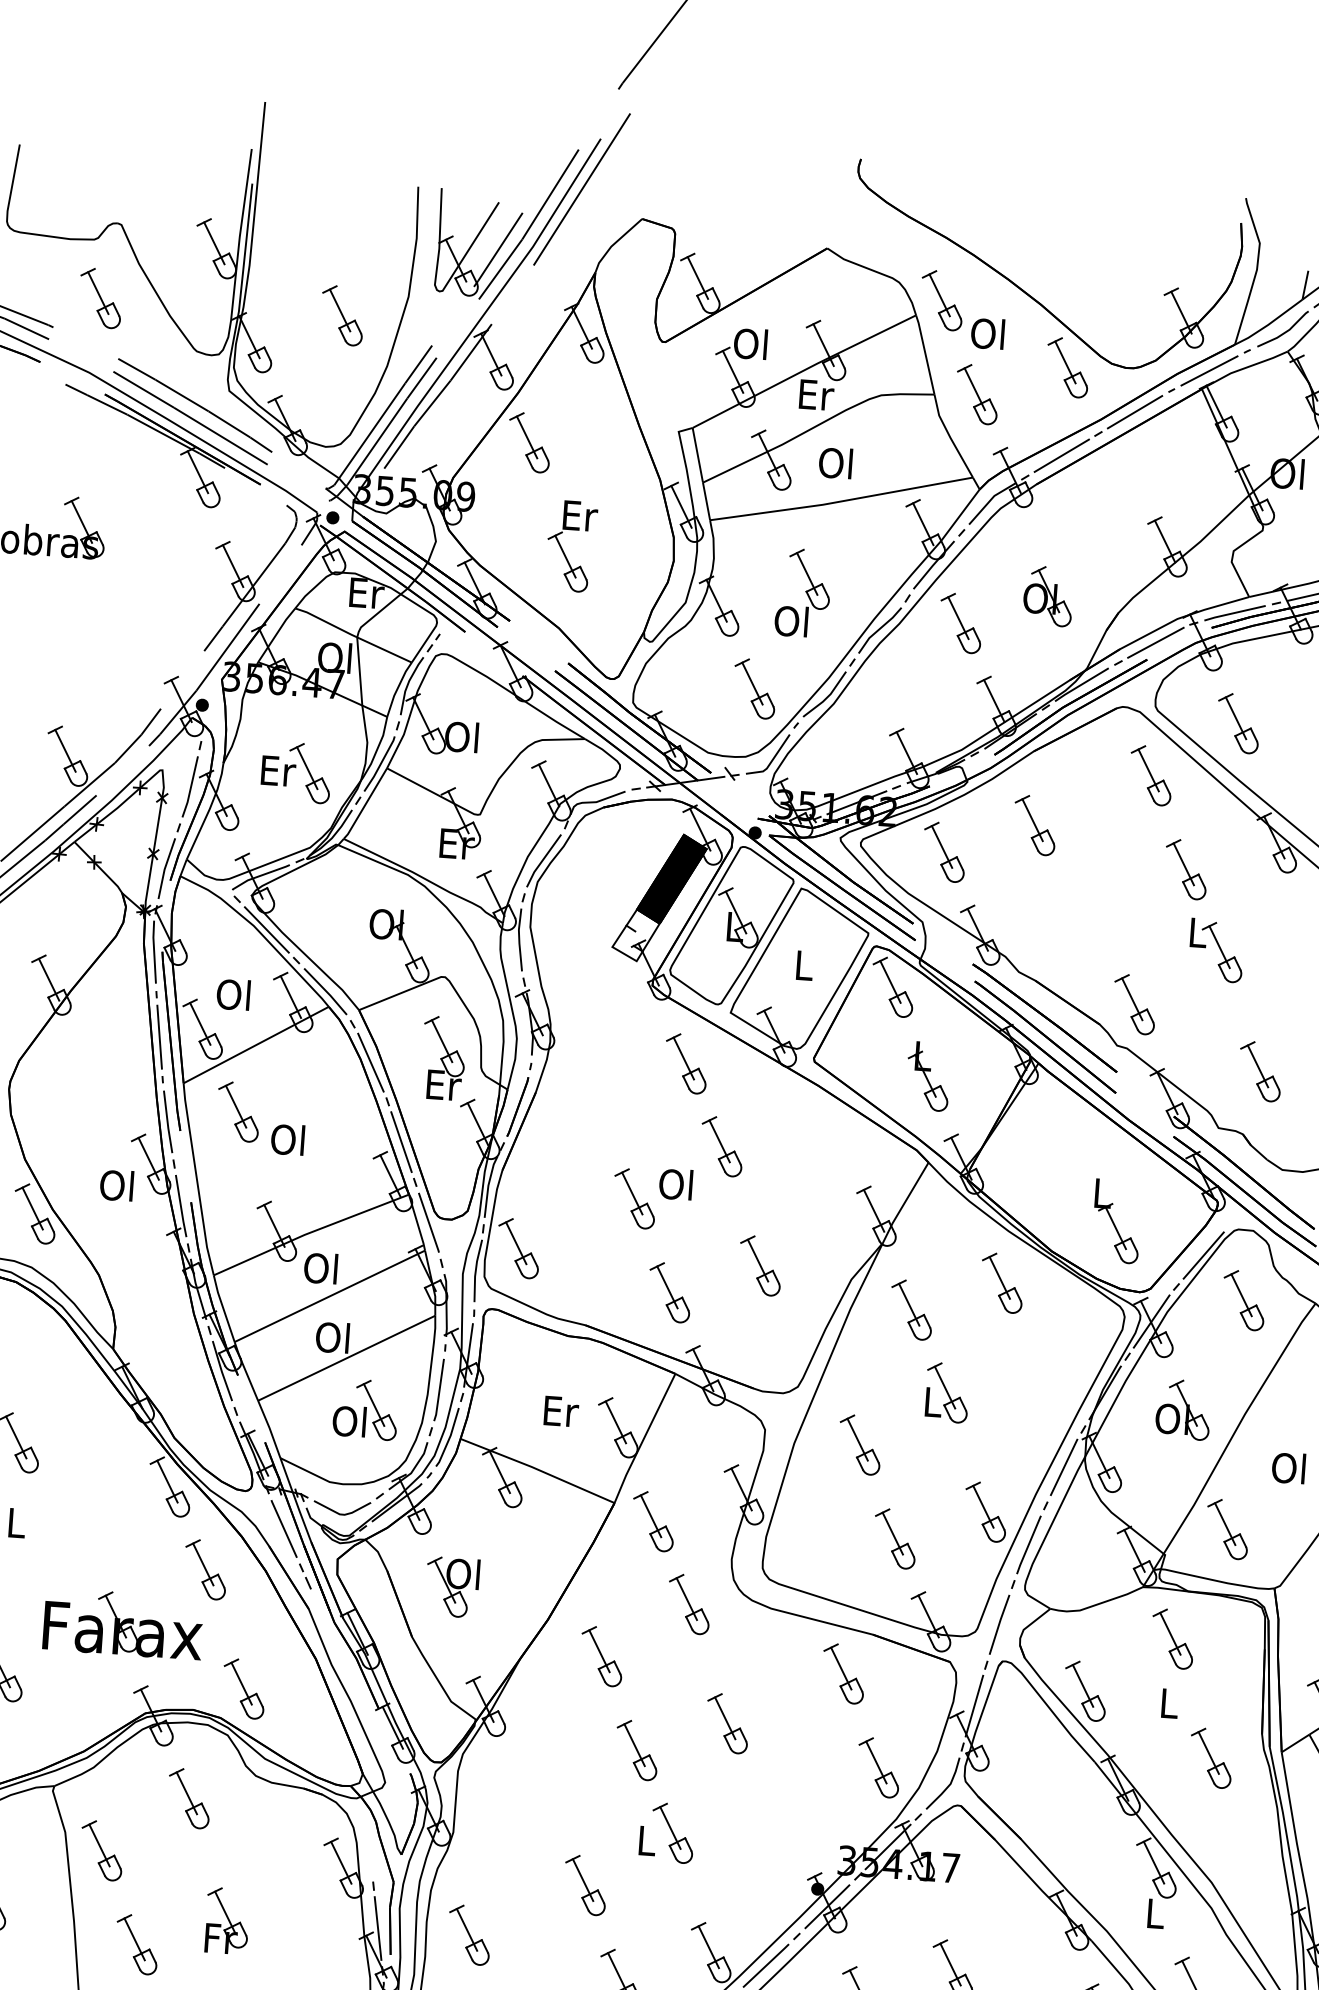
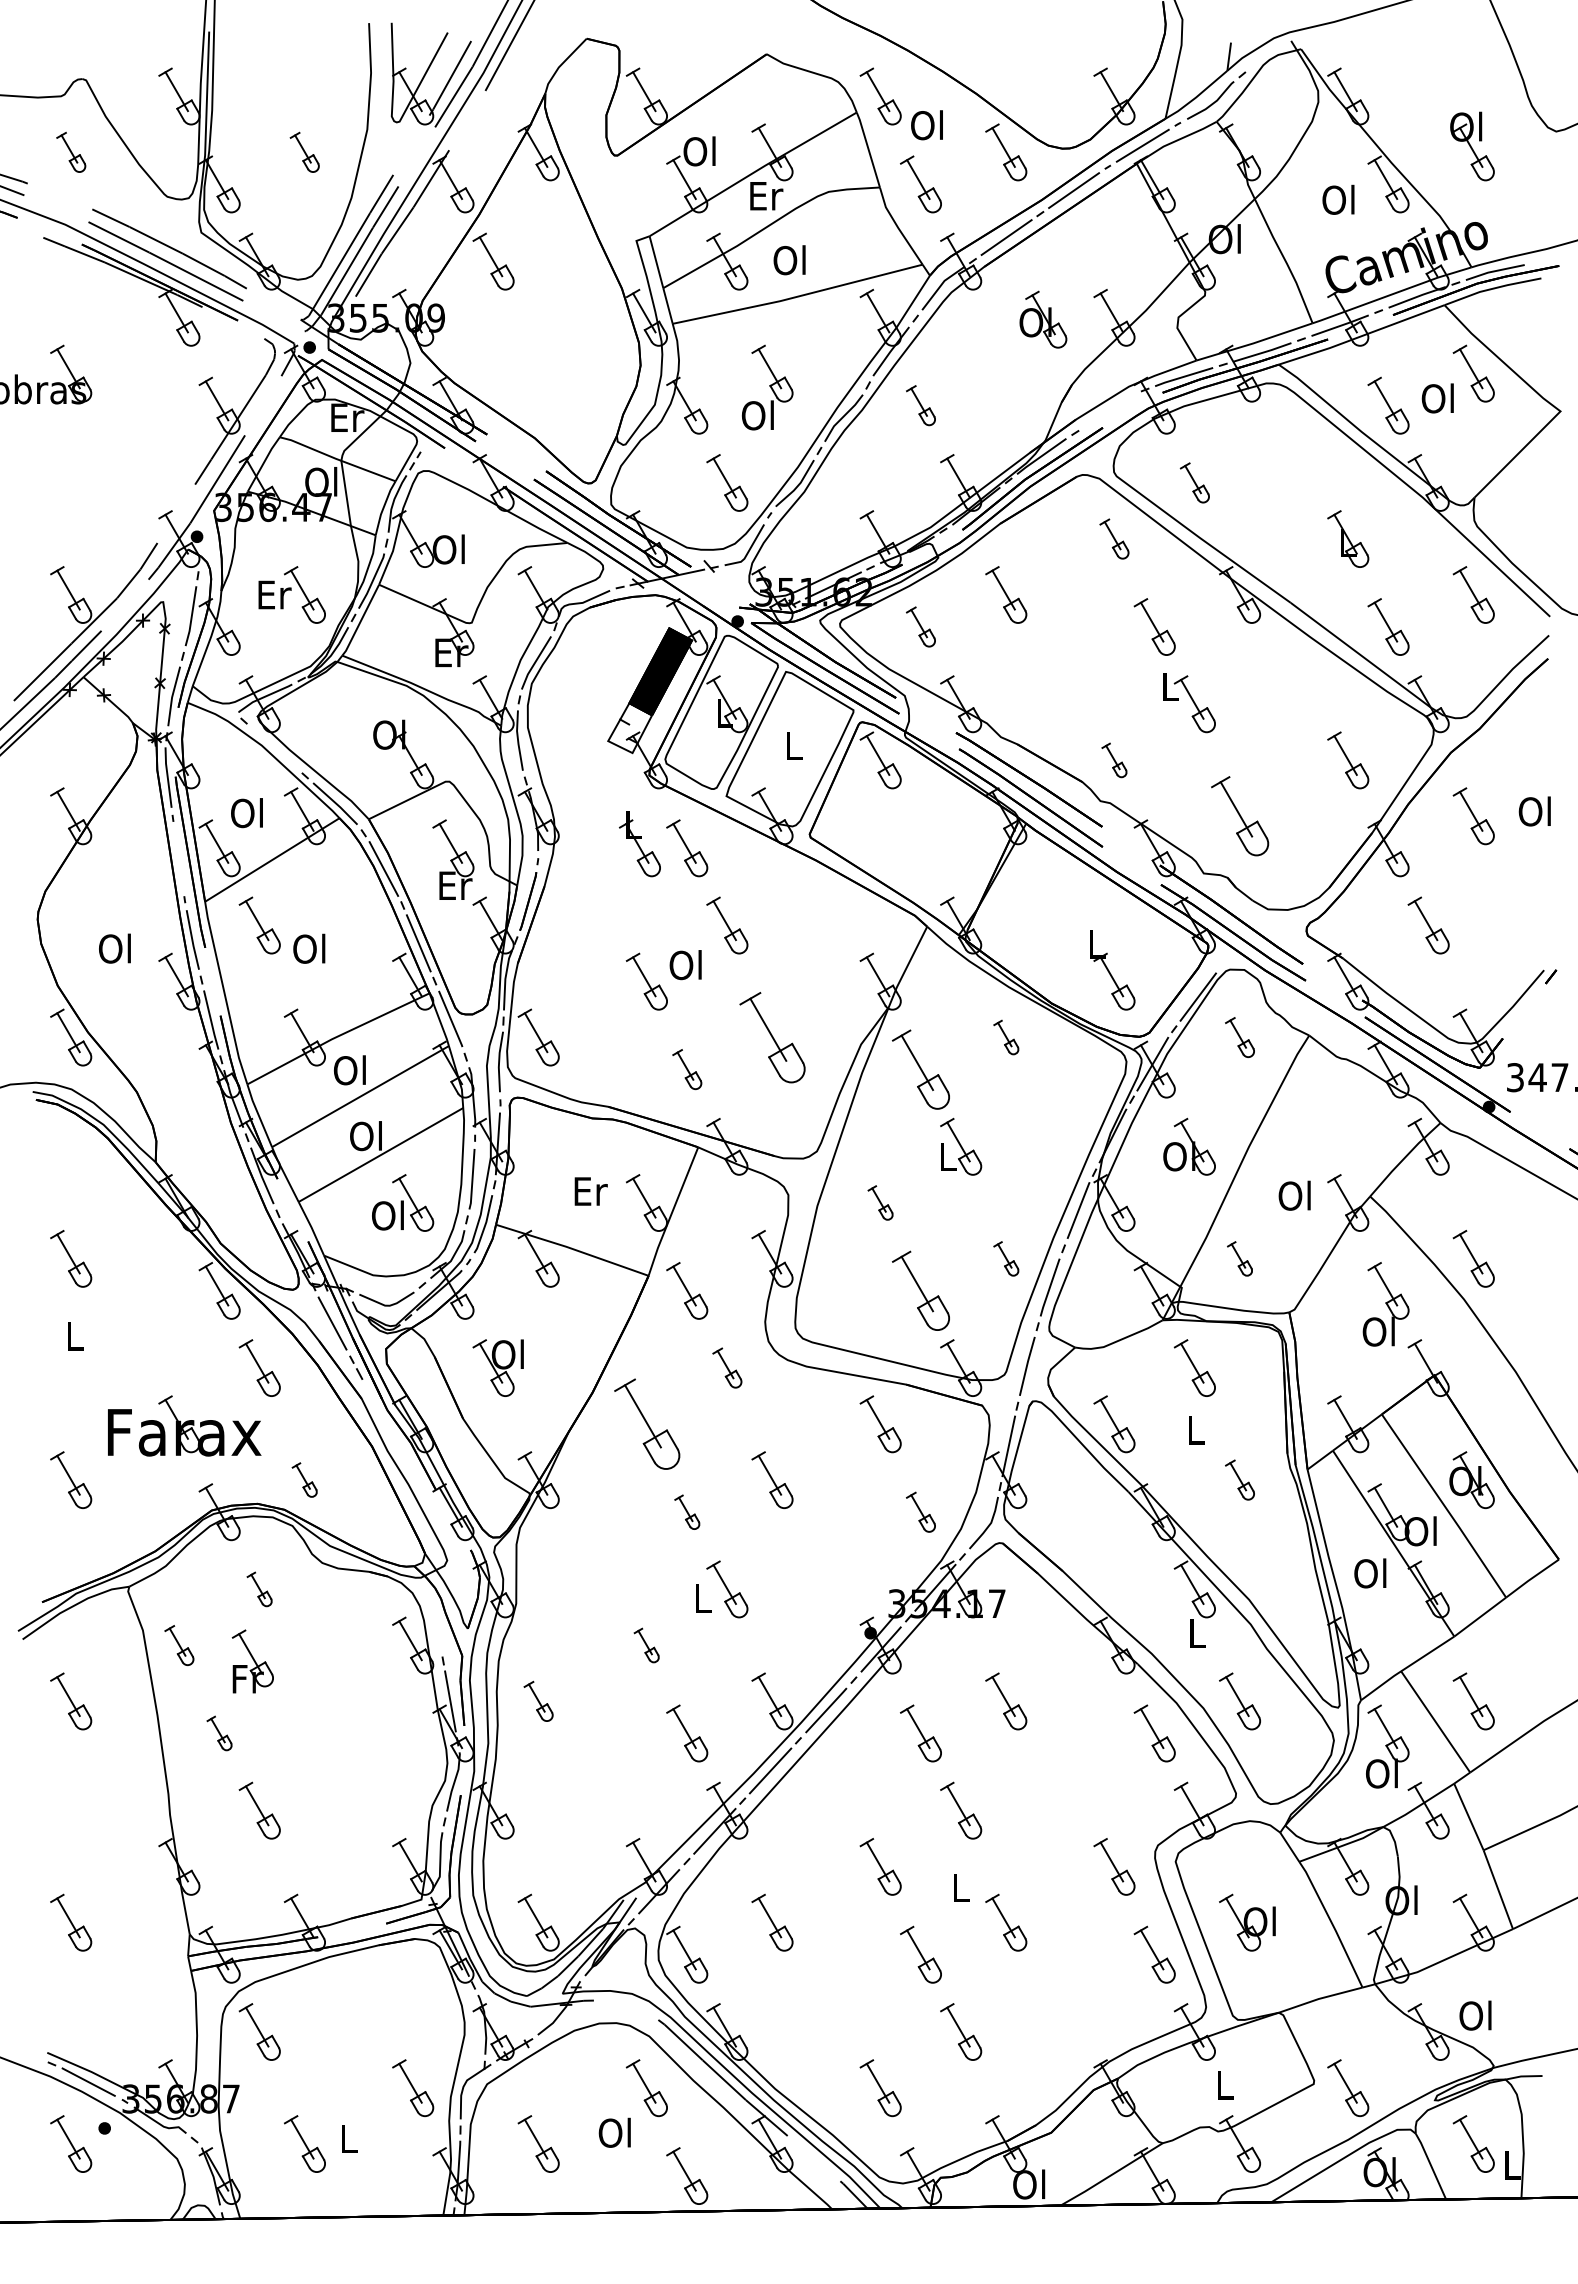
part: (100, 298) -> (71, 152), size x0.7
part: (341, 315) -> (304, 152), size x0.7
part: (564, 551) -> (534, 363), removed
part: (1048, 596) -> (1043, 319), moved
part: (960, 623) -> (920, 405), size x0.7
line: (1155, 642) -> (1109, 410), removed
part: (1237, 723) -> (1194, 482), size x0.7
part: (1151, 775) -> (1114, 538), size x0.7
part: (943, 851) -> (920, 626), size x0.7
line: (266, 929) -> (274, 748), removed
part: (1134, 1004) -> (1114, 760), size x0.6
line: (159, 1036) -> (178, 858), removed
part: (1259, 1071) -> (1239, 816), size x1.4
part: (927, 1077) -> (639, 844), moved
text: (116, 1185) -> (114, 948), moved
part: (760, 1265) -> (772, 1037), size x1.6
part: (1002, 1283) -> (1006, 1037), size x0.6
part: (670, 1292) -> (687, 1069), size x0.7
part: (1243, 1300) -> (1239, 1037), size x0.7
part: (911, 1309) -> (920, 1069), size x1.4
part: (859, 1444) -> (880, 1202), size x0.6
part: (985, 1511) -> (1006, 1258), size x0.6
part: (1226, 1528) -> (1239, 1258), size x0.6
part: (894, 1538) -> (920, 1290), size x1.4
part: (689, 1603) -> (727, 1367), size x0.7
part: (601, 1656) -> (646, 1424), size x1.6
part: (243, 1688) -> (304, 1479), size x0.6
part: (637, 1750) -> (687, 1512), size x0.6
part: (1210, 1757) -> (1239, 1479), size x0.7
part: (878, 1767) -> (920, 1512), size x0.7
part: (188, 1798) -> (259, 1589), size x0.6
part: (101, 1850) -> (179, 1645), size x0.7
part: (584, 1885) -> (646, 1645), size x0.6
part: (226, 1920) -> (252, 1661), moved
part: (469, 1935) -> (538, 1701), size x0.7
part: (136, 1944) -> (219, 1733), size x0.6

